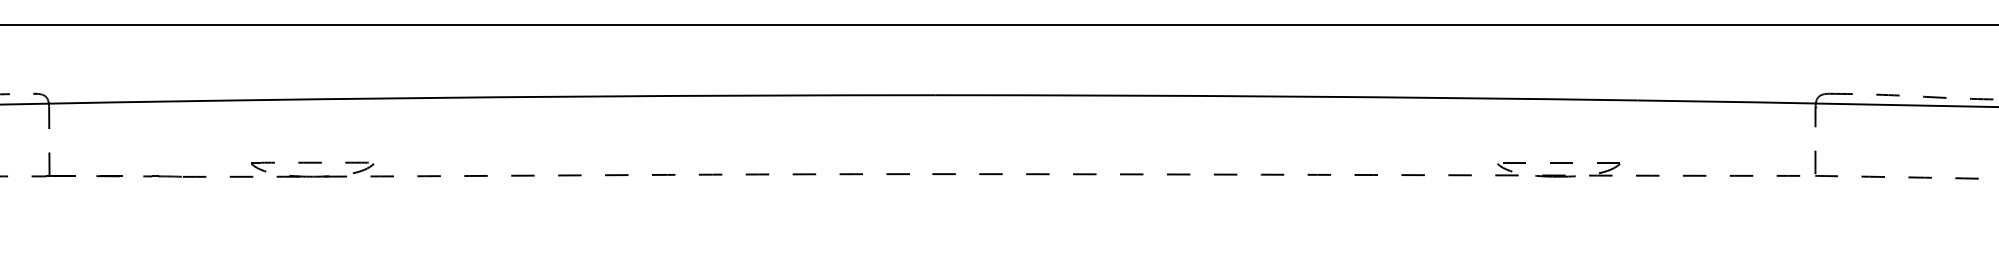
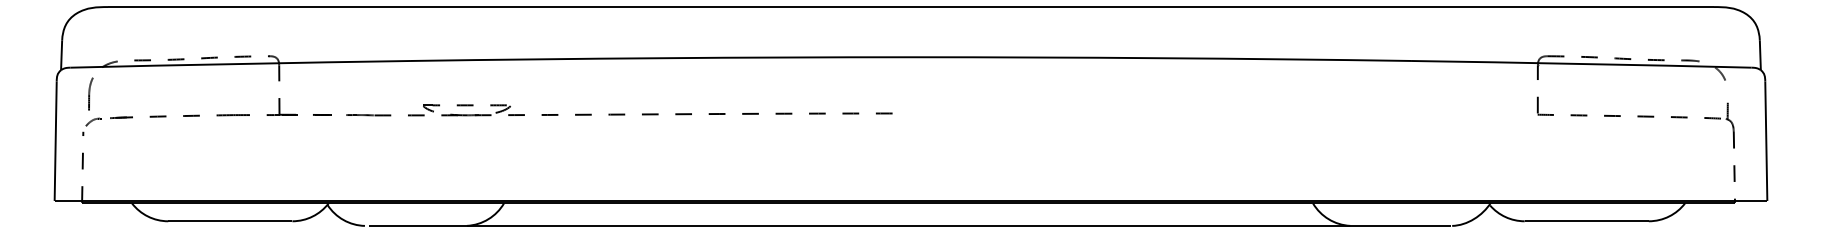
part: (1365, 169) -> (1217, 110), removed

